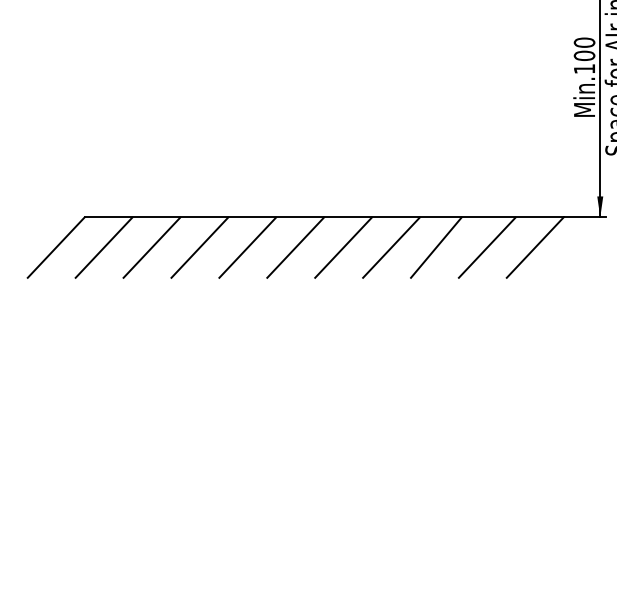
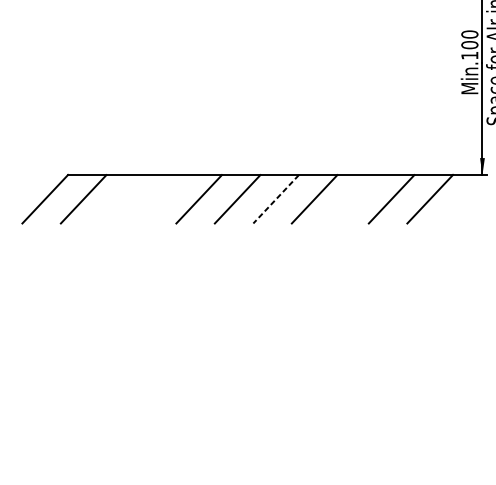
line: (151, 247) -> (121, 199), removed
line: (199, 247) -> (160, 199), removed
line: (436, 247) -> (350, 199), removed
line: (343, 248) -> (276, 199), solid -> dashed

